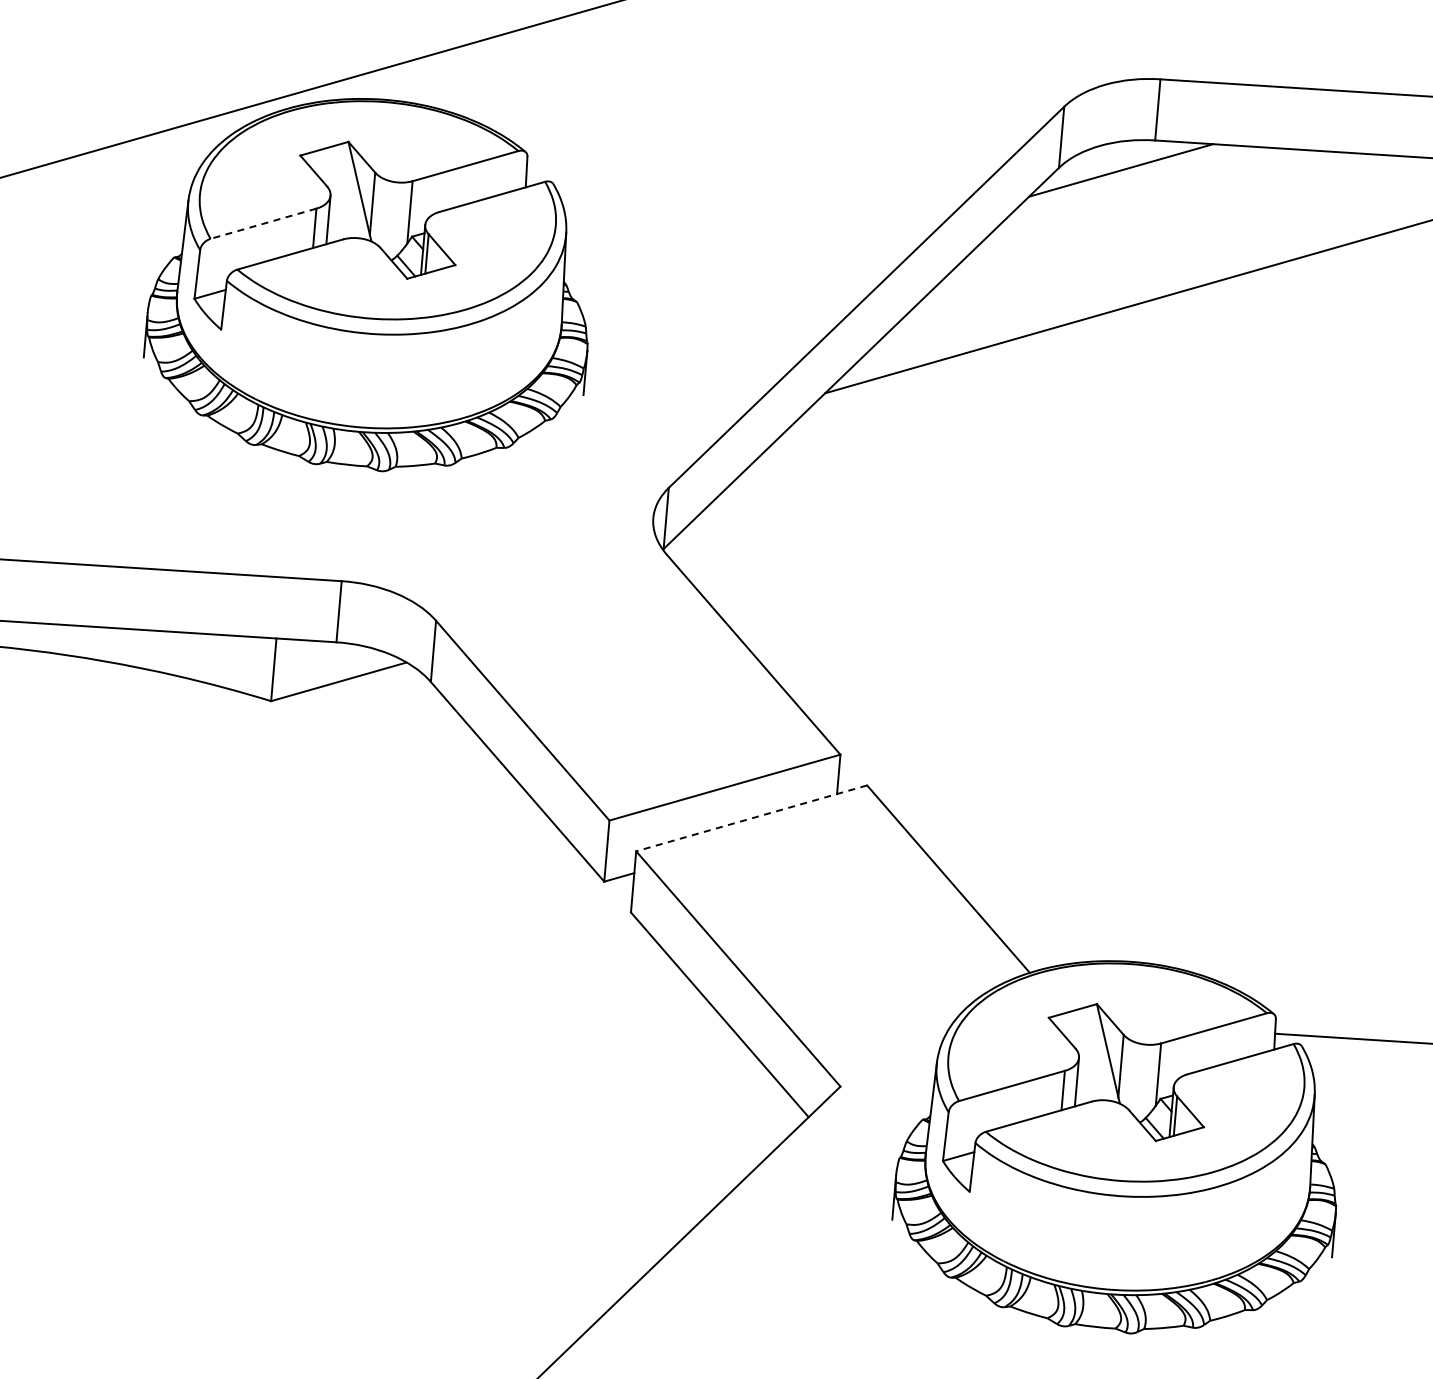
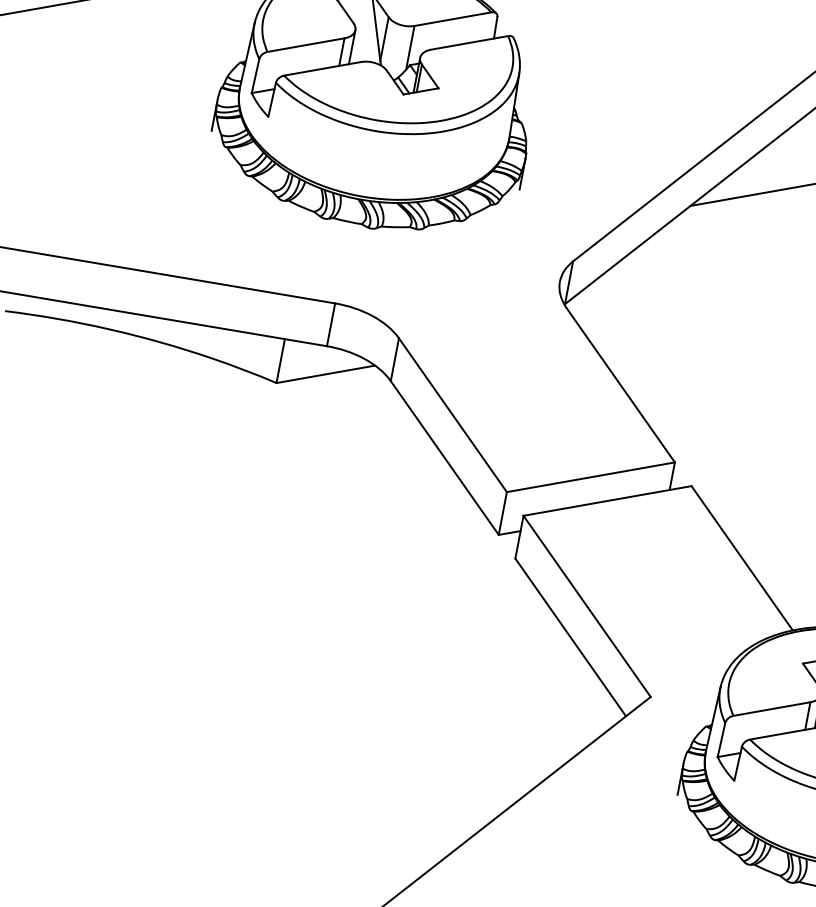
line: (263, 223) -> (306, 44), dashed -> solid
line: (751, 818) -> (607, 501), dashed -> solid

